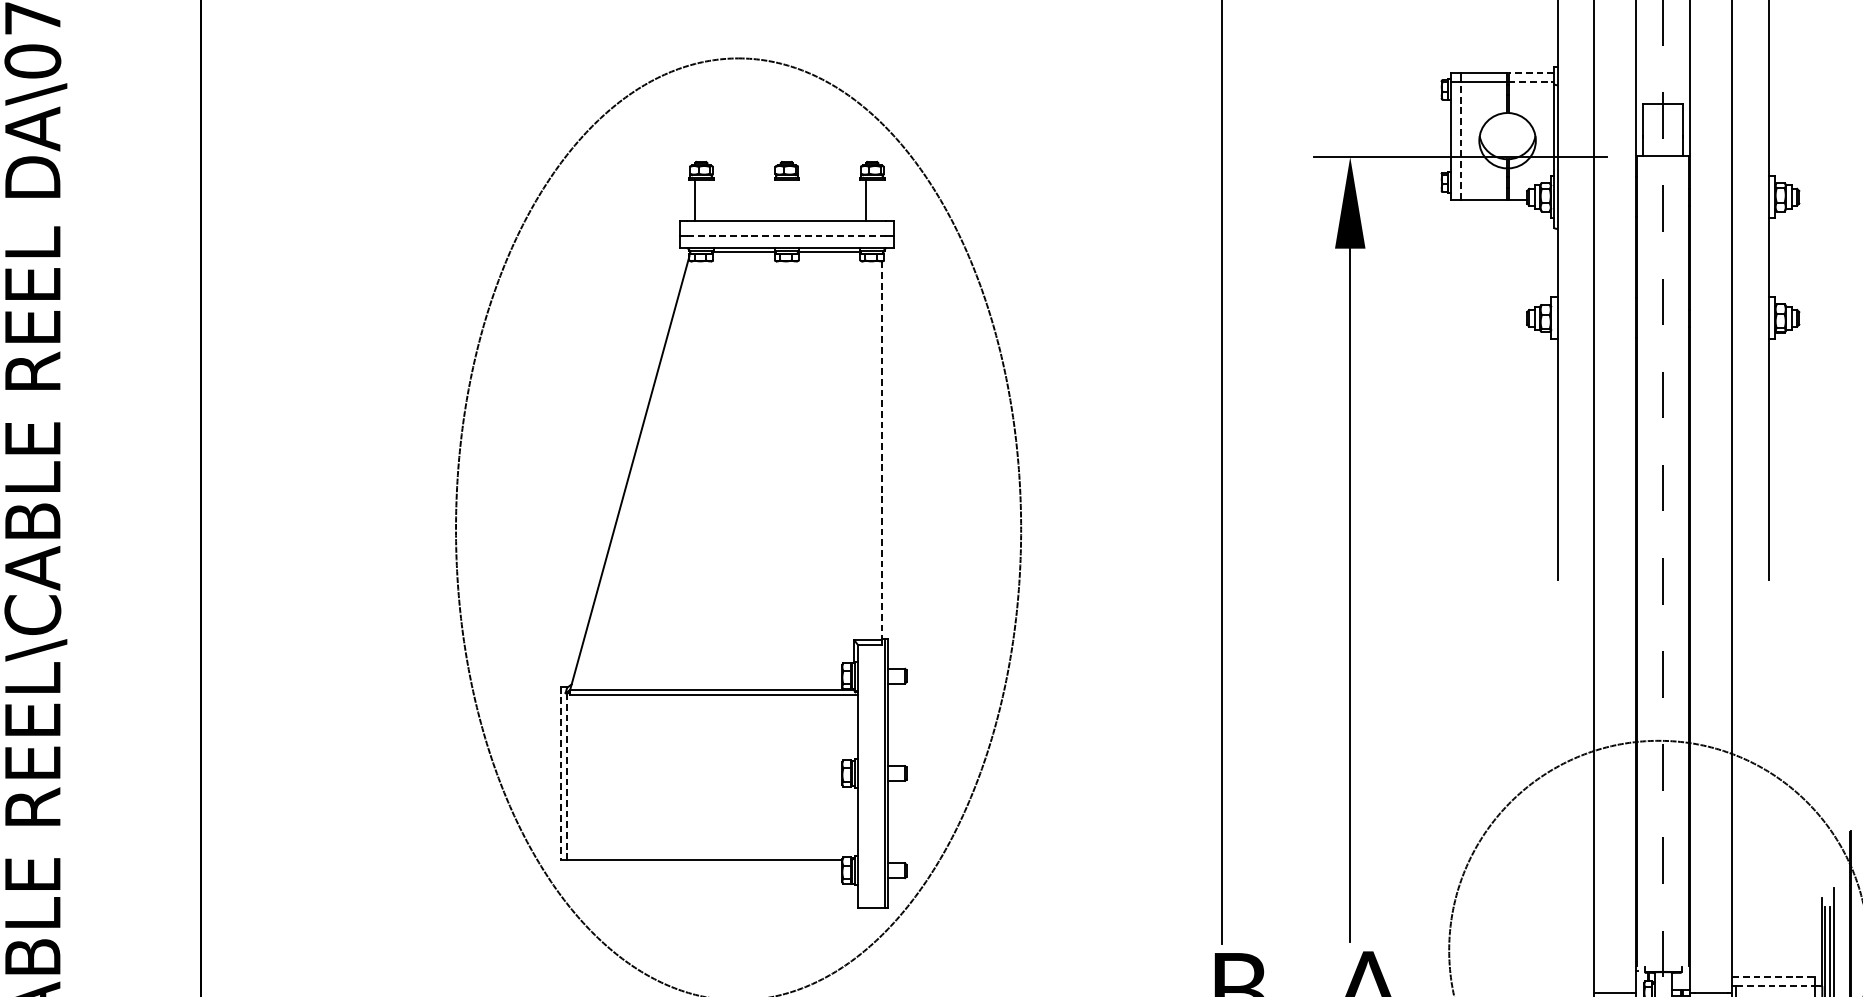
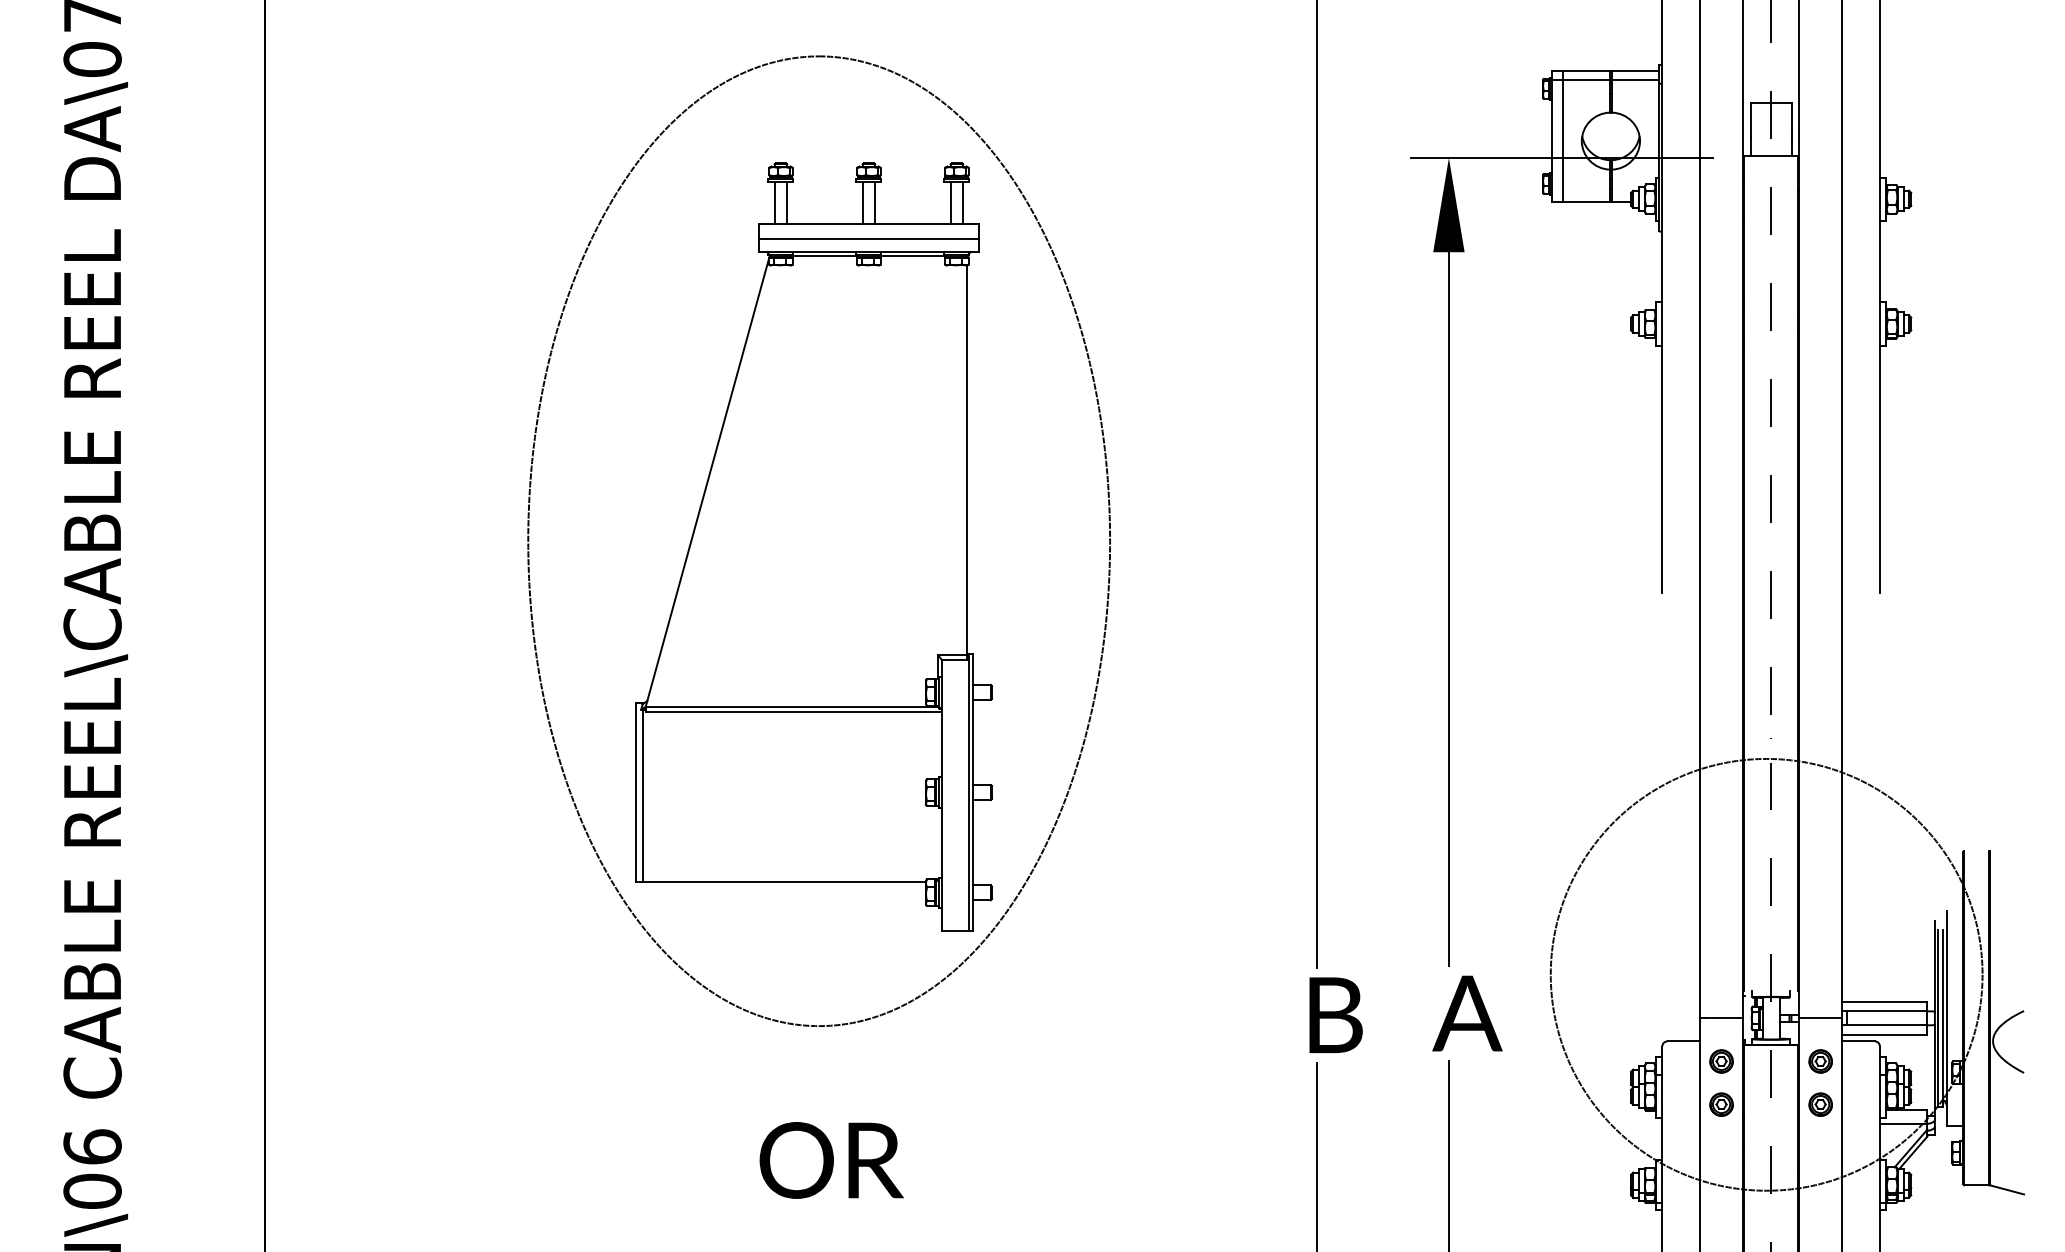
line: (1530, 72) -> (1634, 70), dashed -> solid
line: (1531, 81) -> (1635, 80), dashed -> solid
line: (1460, 141) -> (1562, 141), dashed -> solid
line: (707, 200) -> (787, 202), added
line: (780, 200) -> (862, 202), added
line: (793, 200) -> (875, 202), added
line: (878, 200) -> (963, 202), added
line: (787, 236) -> (869, 239), dashed -> solid
line: (881, 450) -> (966, 460), dashed -> solid
line: (561, 774) -> (636, 793), dashed -> solid
line: (566, 776) -> (642, 795), dashed -> solid
line: (1773, 976) -> (1884, 1001), dashed -> solid
line: (1776, 986) -> (1887, 1011), dashed -> solid

